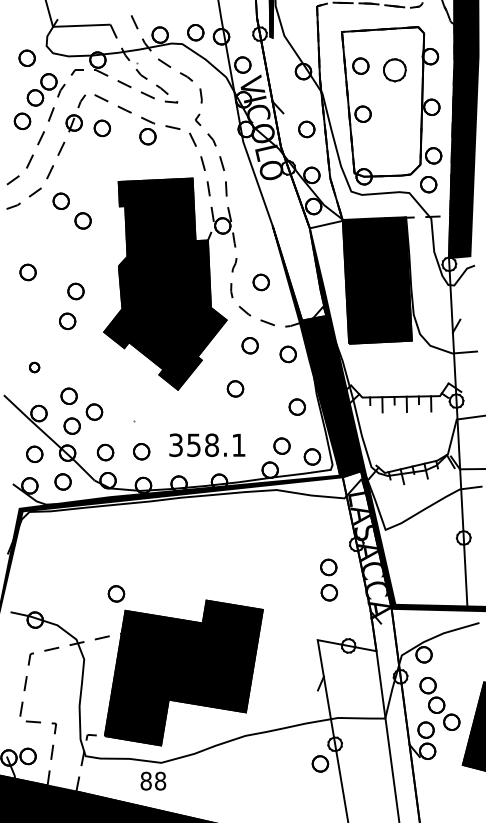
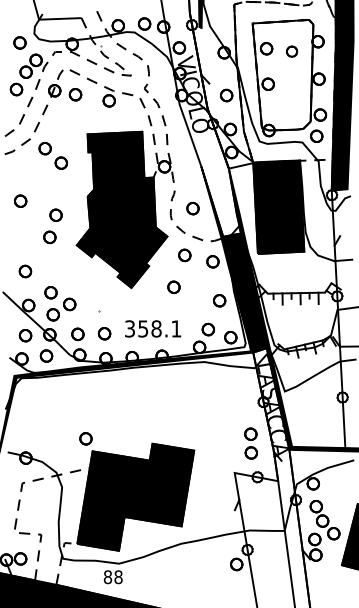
part: (395, 69) -> (292, 51), size x0.62
part: (34, 367) -> (25, 271), size x1.67
part: (328, 579) -> (250, 443), moved

